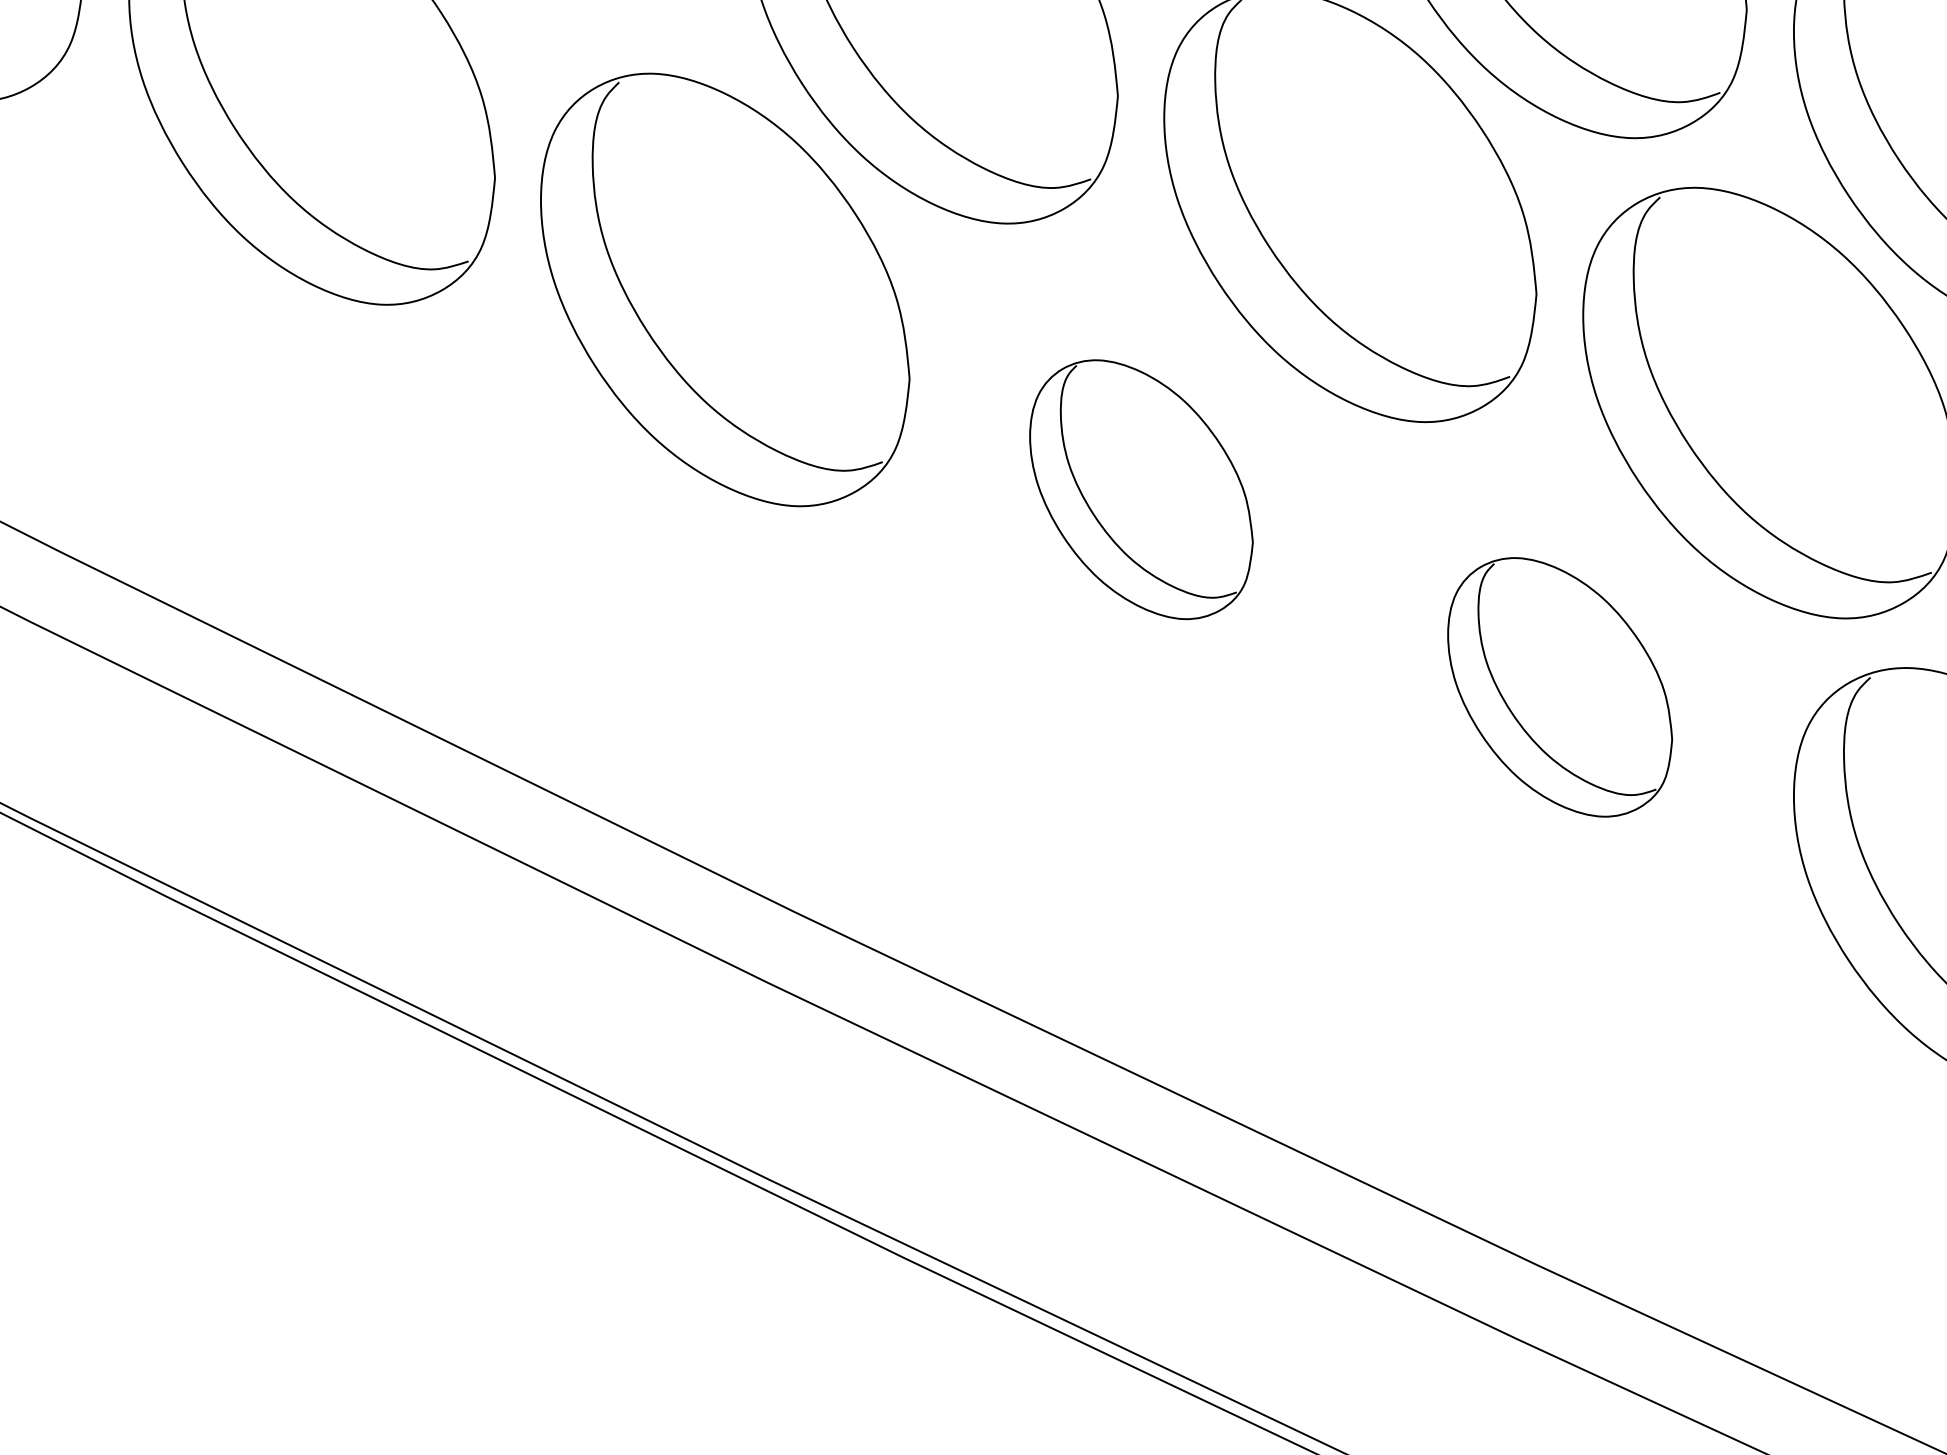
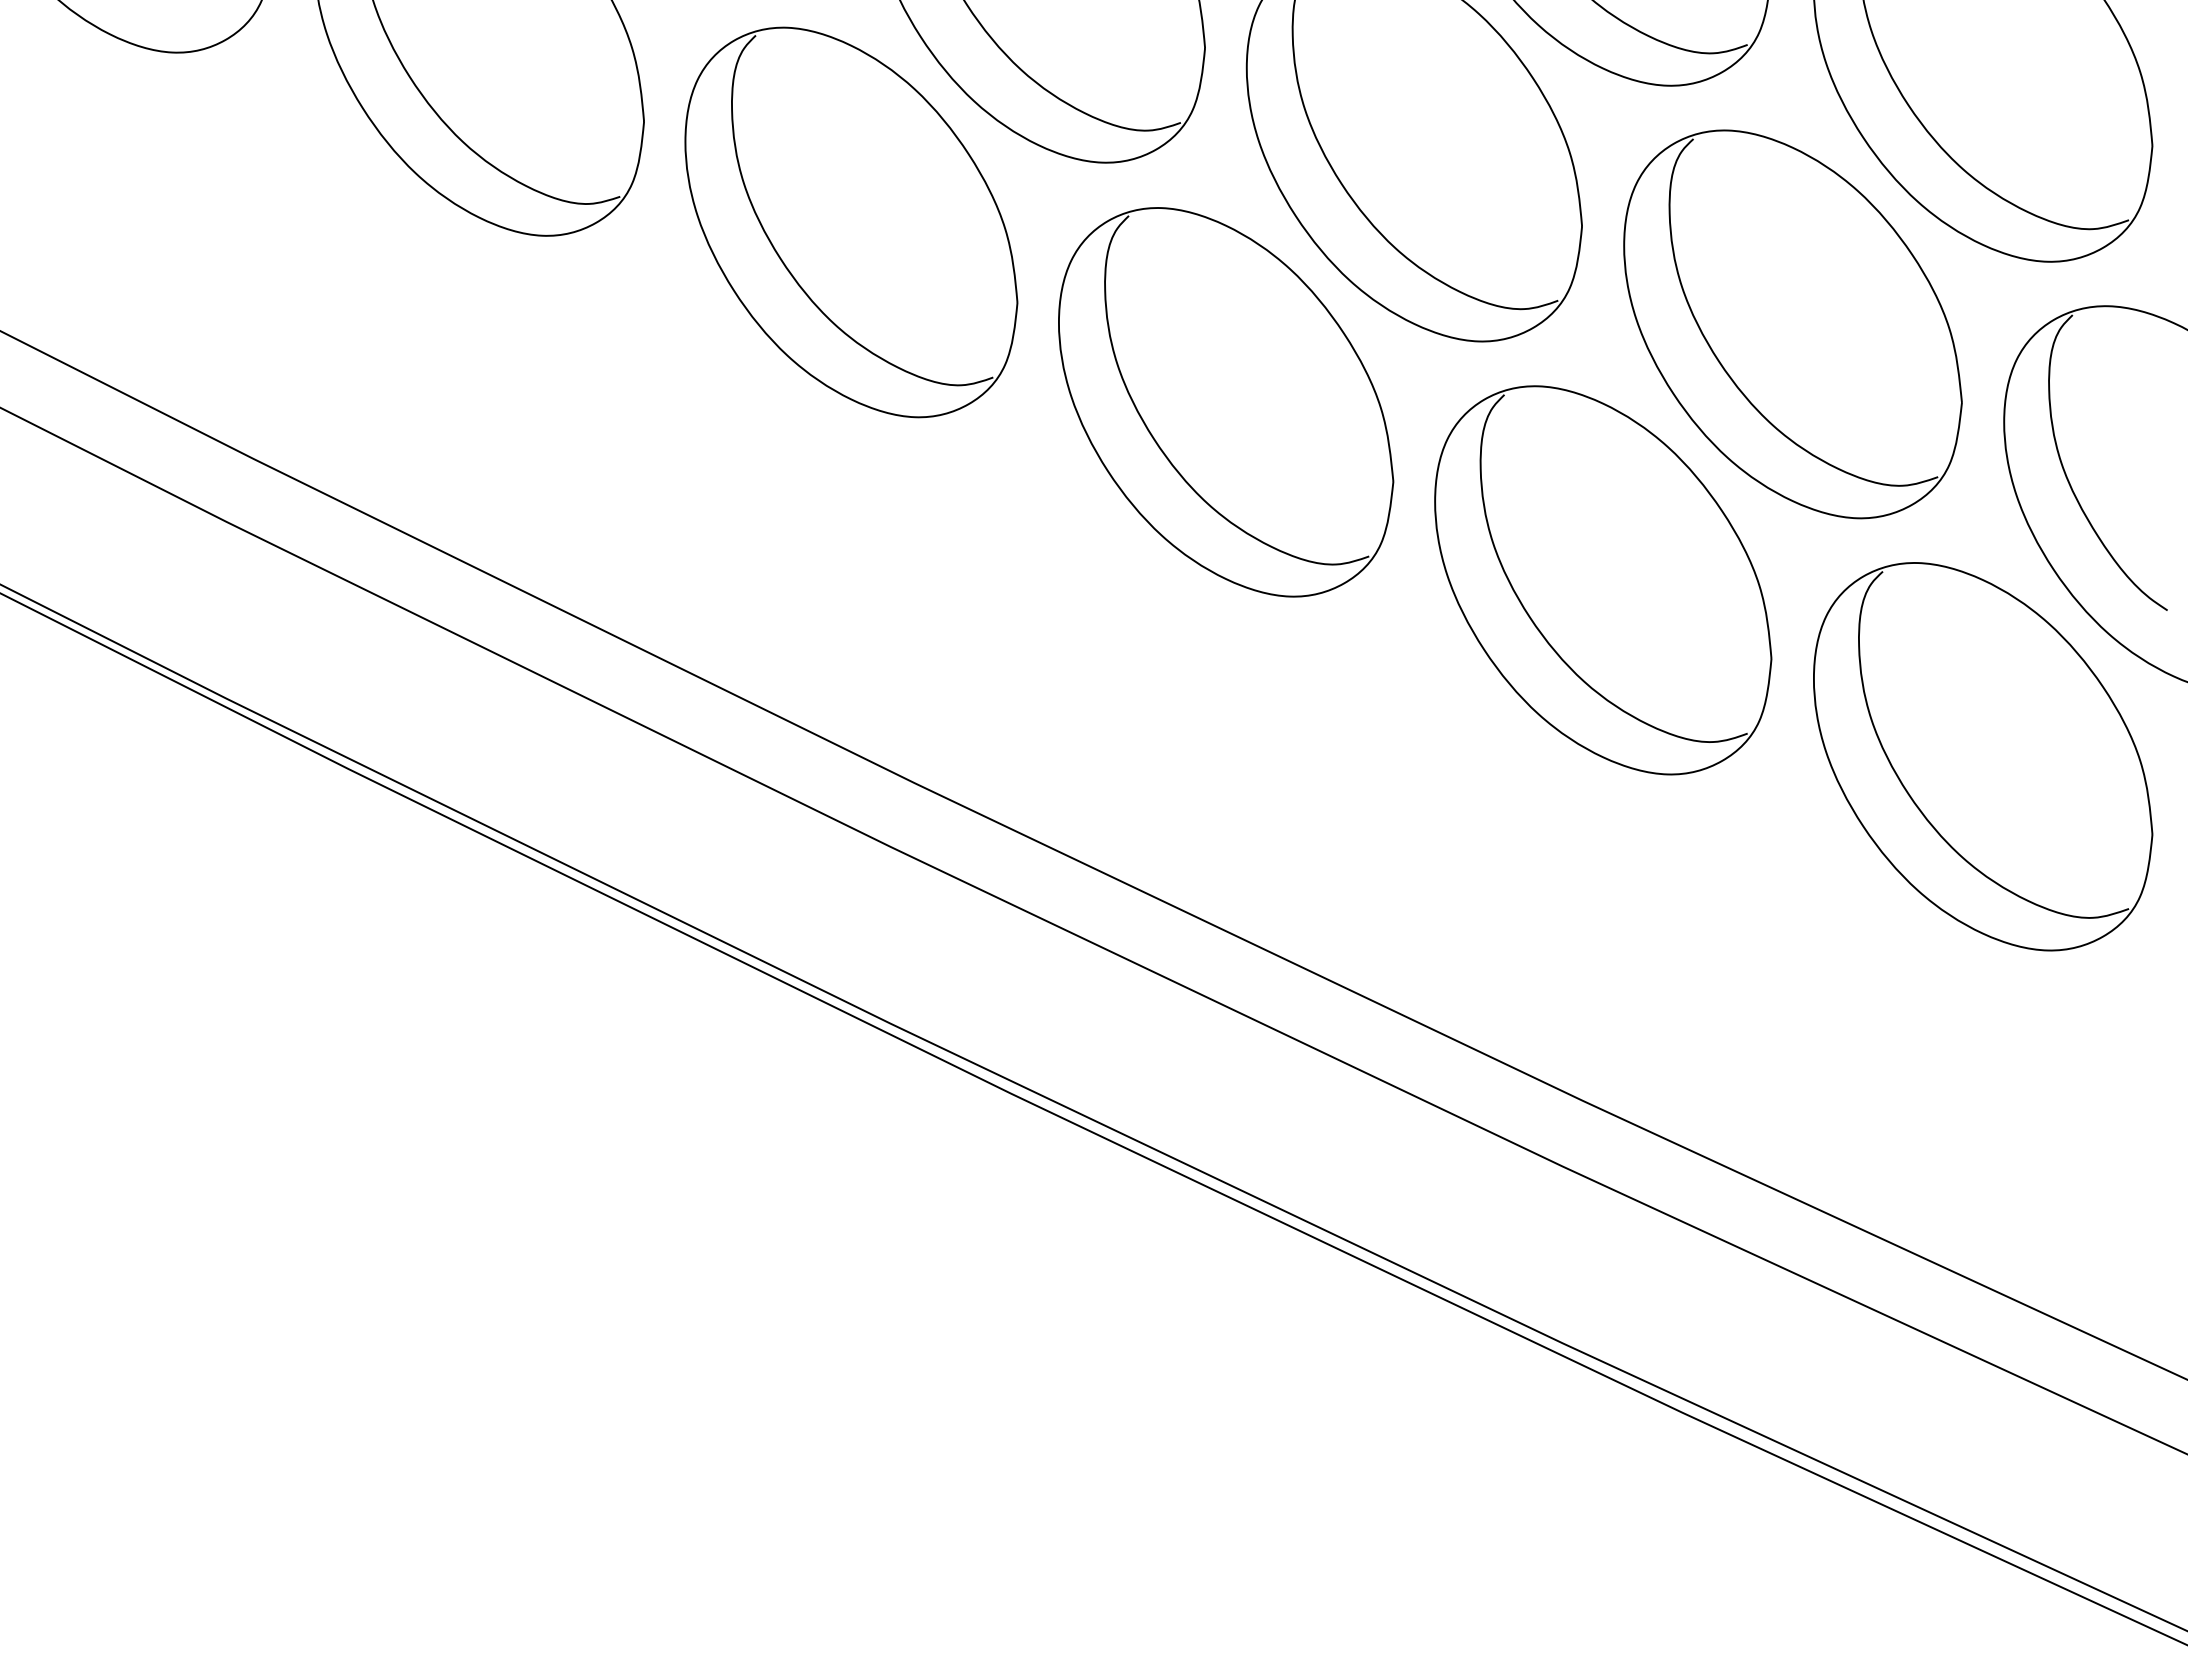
part: (1141, 489) -> (1226, 402), size x1.67
part: (1560, 687) -> (1603, 580), size x1.67

